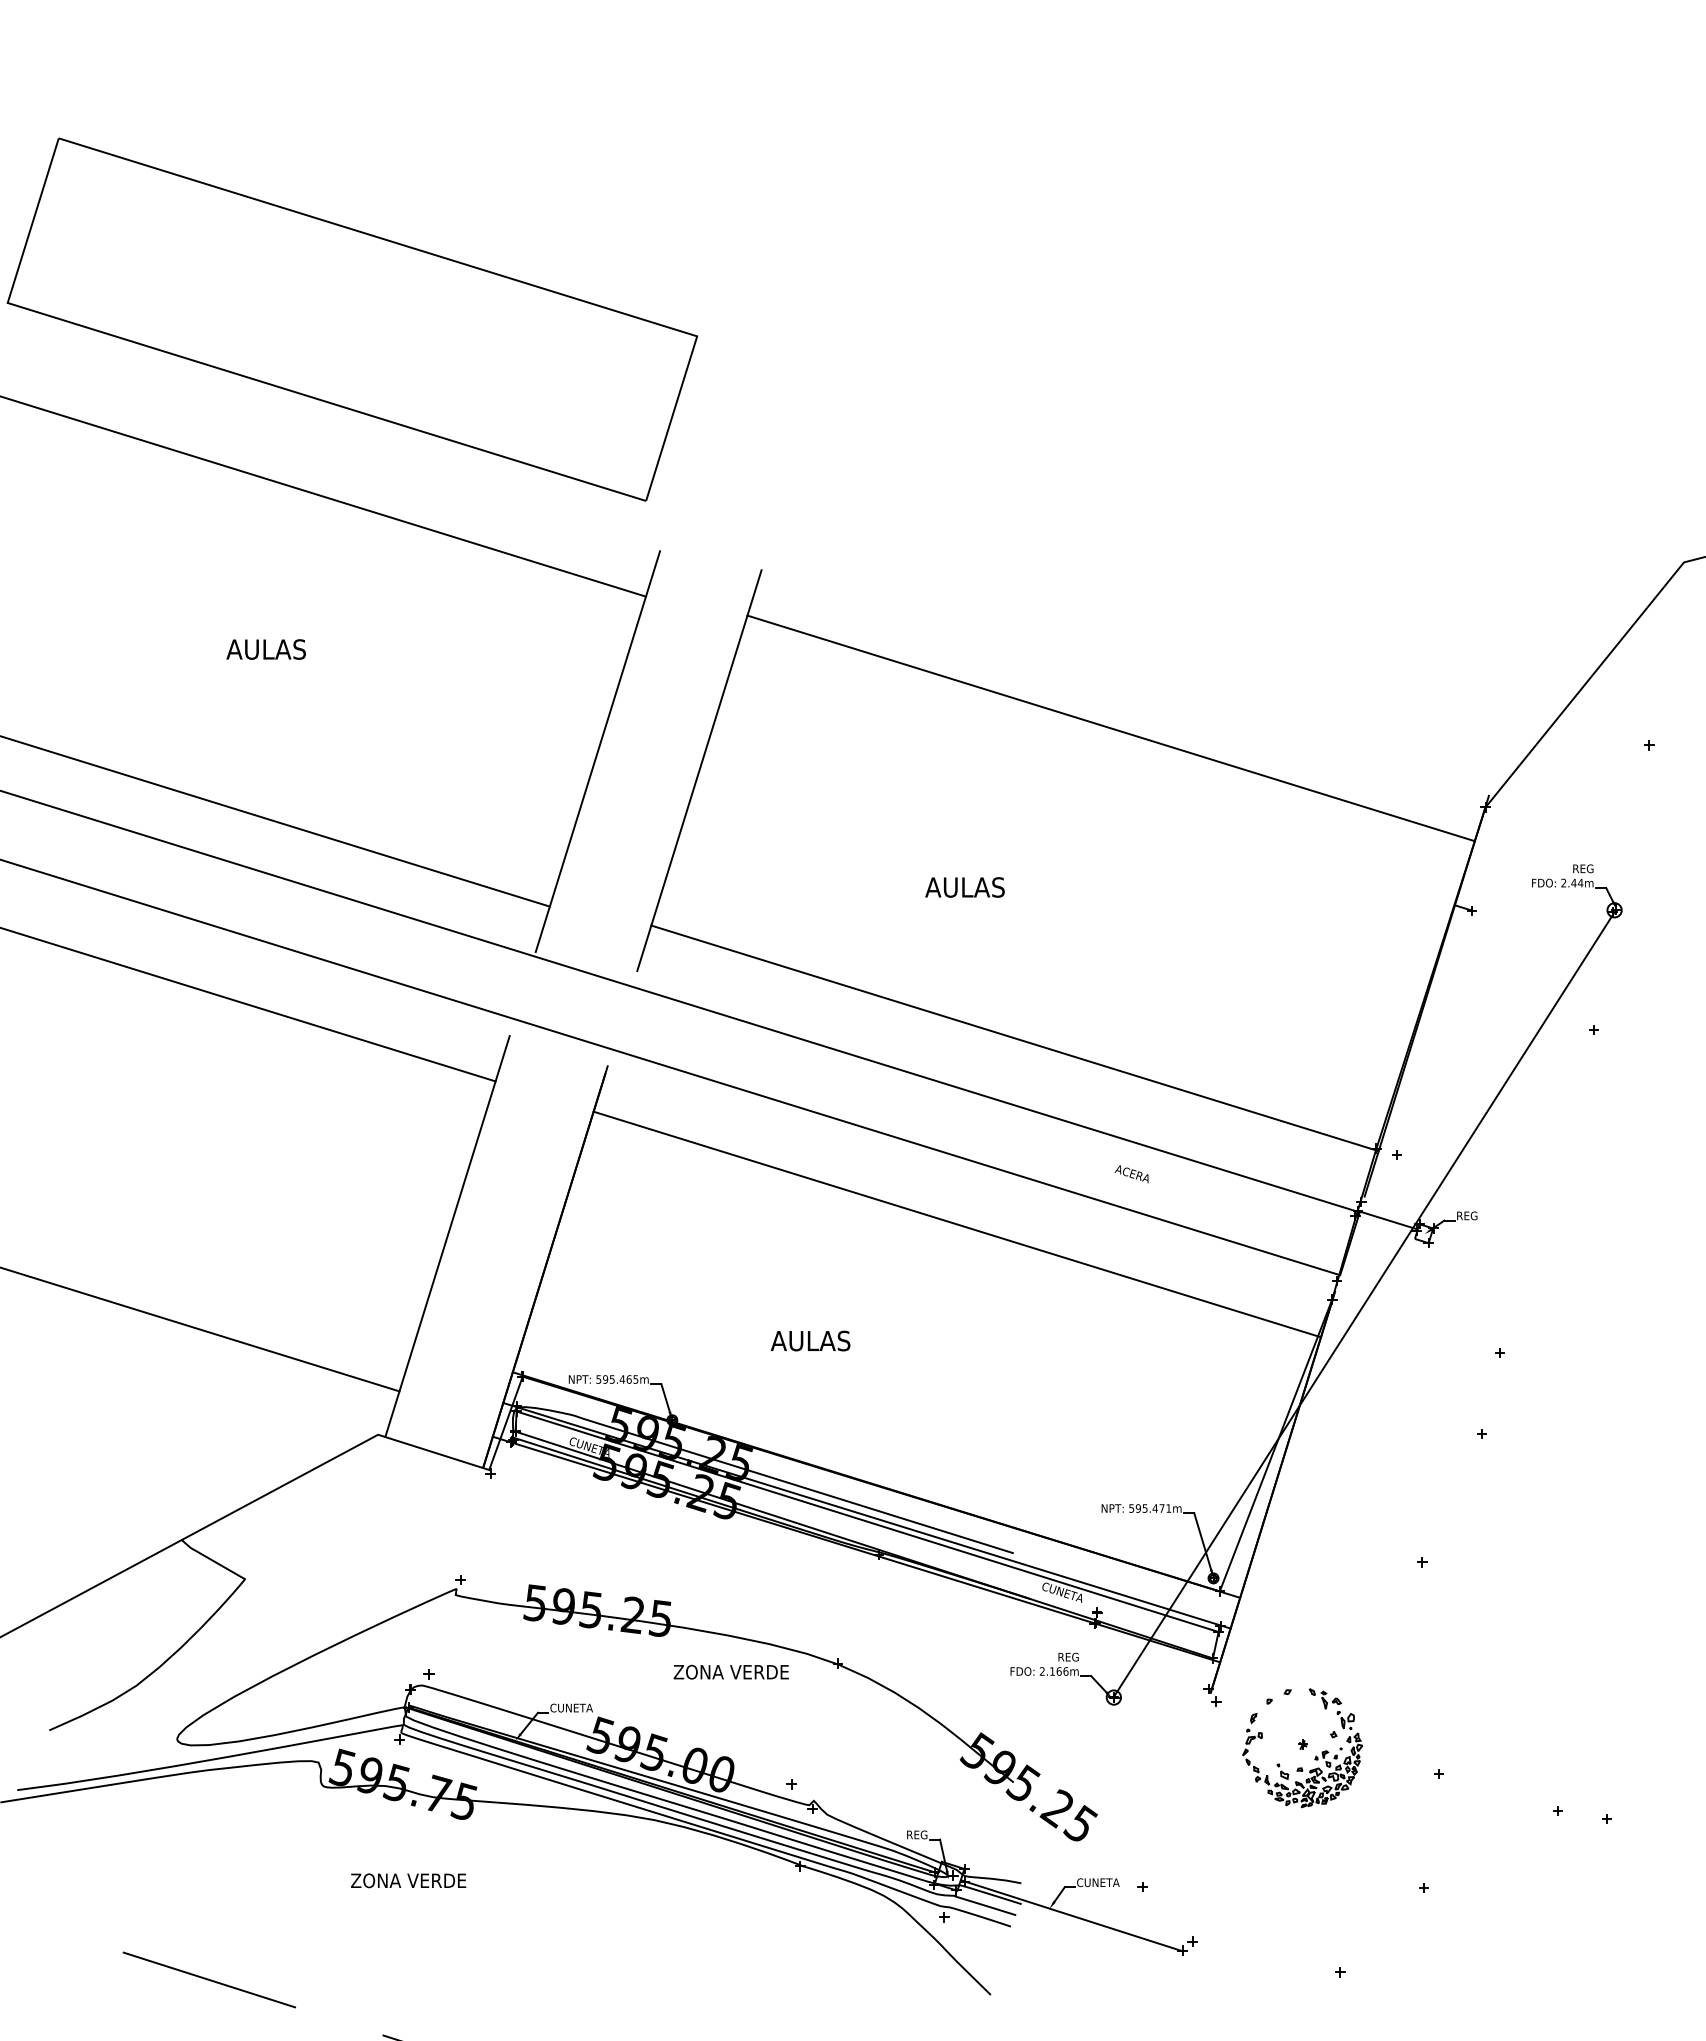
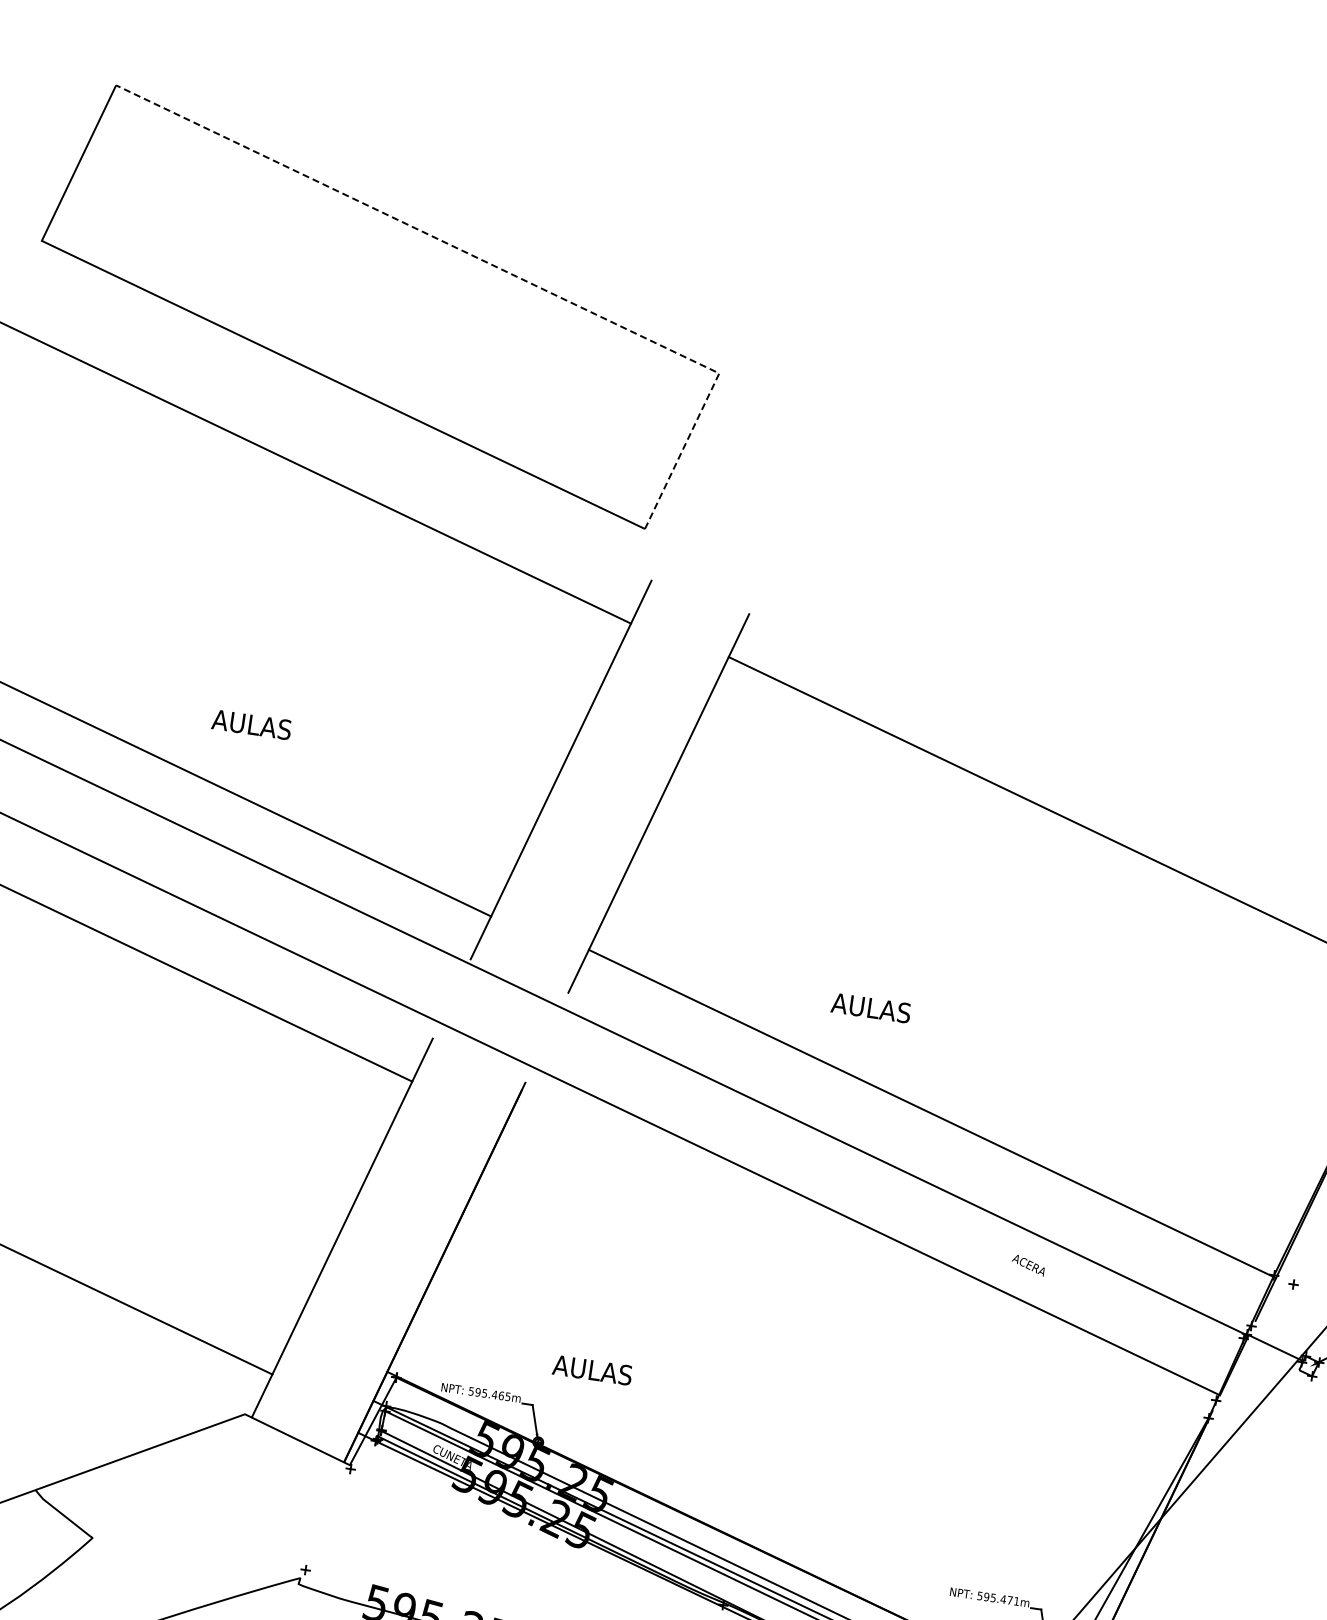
line: (460, 262) -> (495, 266), solid -> dashed
text: (265, 649) -> (250, 724), moved
text: (964, 887) -> (870, 1008), moved
line: (957, 1224) -> (848, 1289), removed
text: (810, 1340) -> (592, 1369), moved

